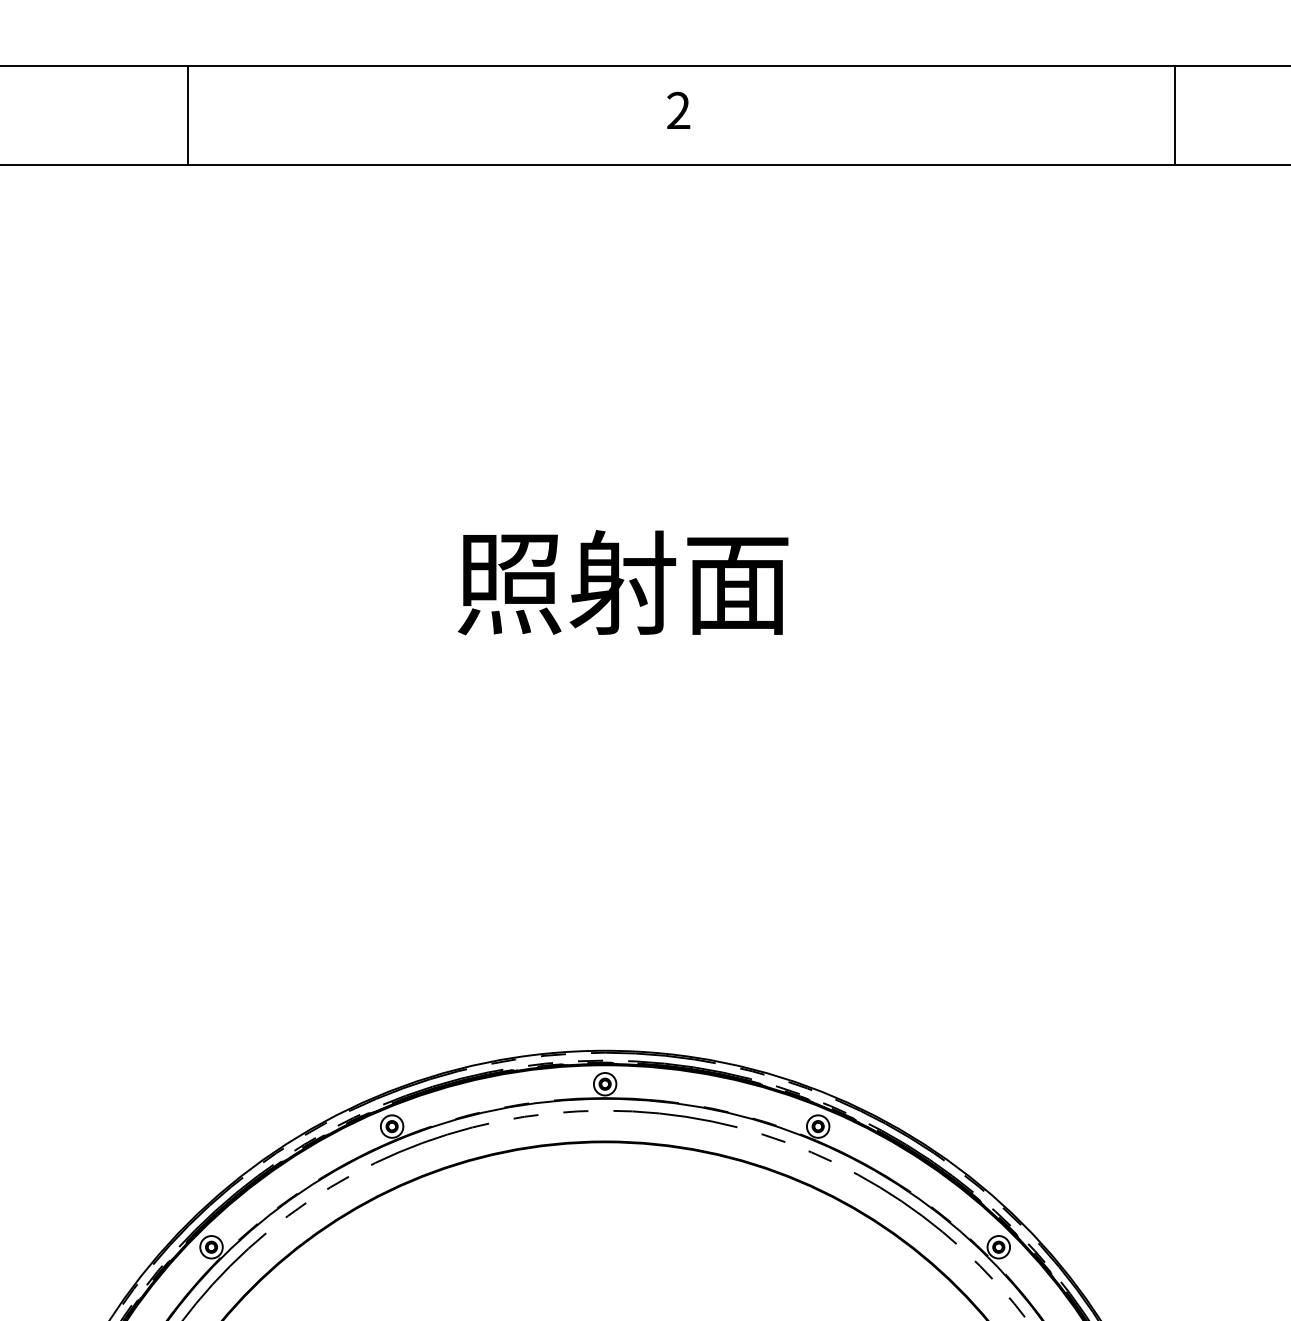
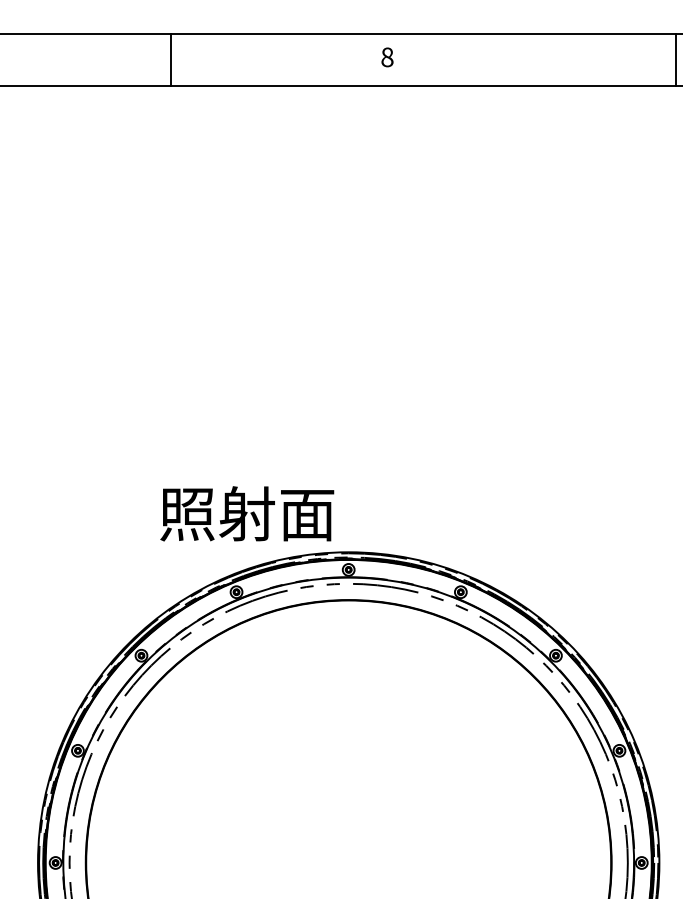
text: (678, 110) -> (387, 57), 2 -> 8
line: (188, 114) -> (171, 59), moved
line: (1174, 114) -> (675, 59), moved
text: (623, 581) -> (247, 513), moved

